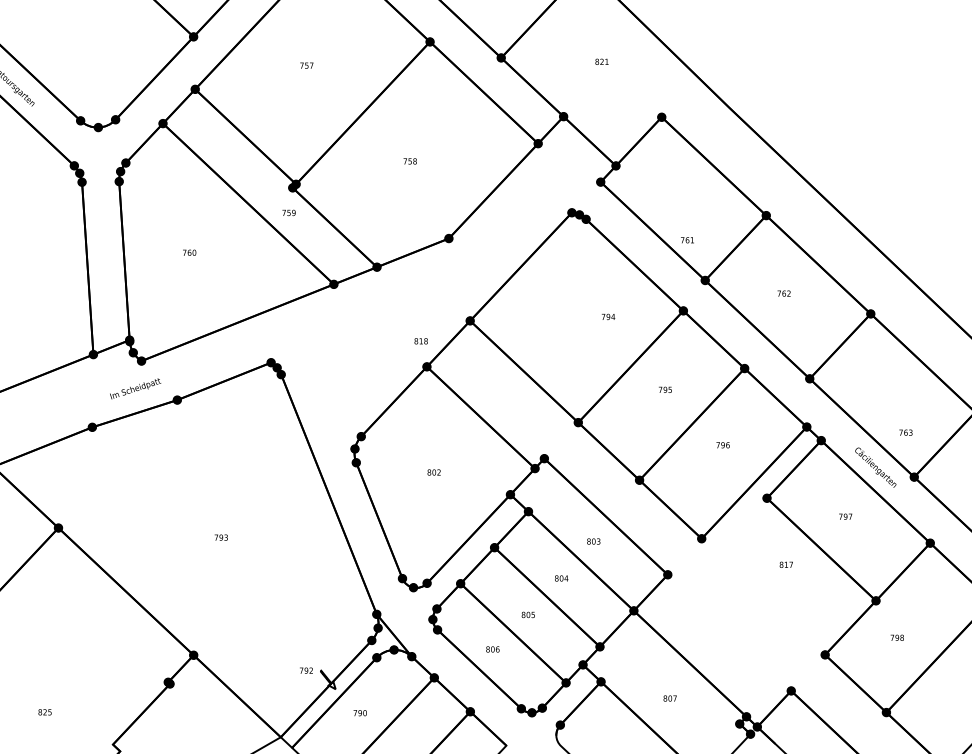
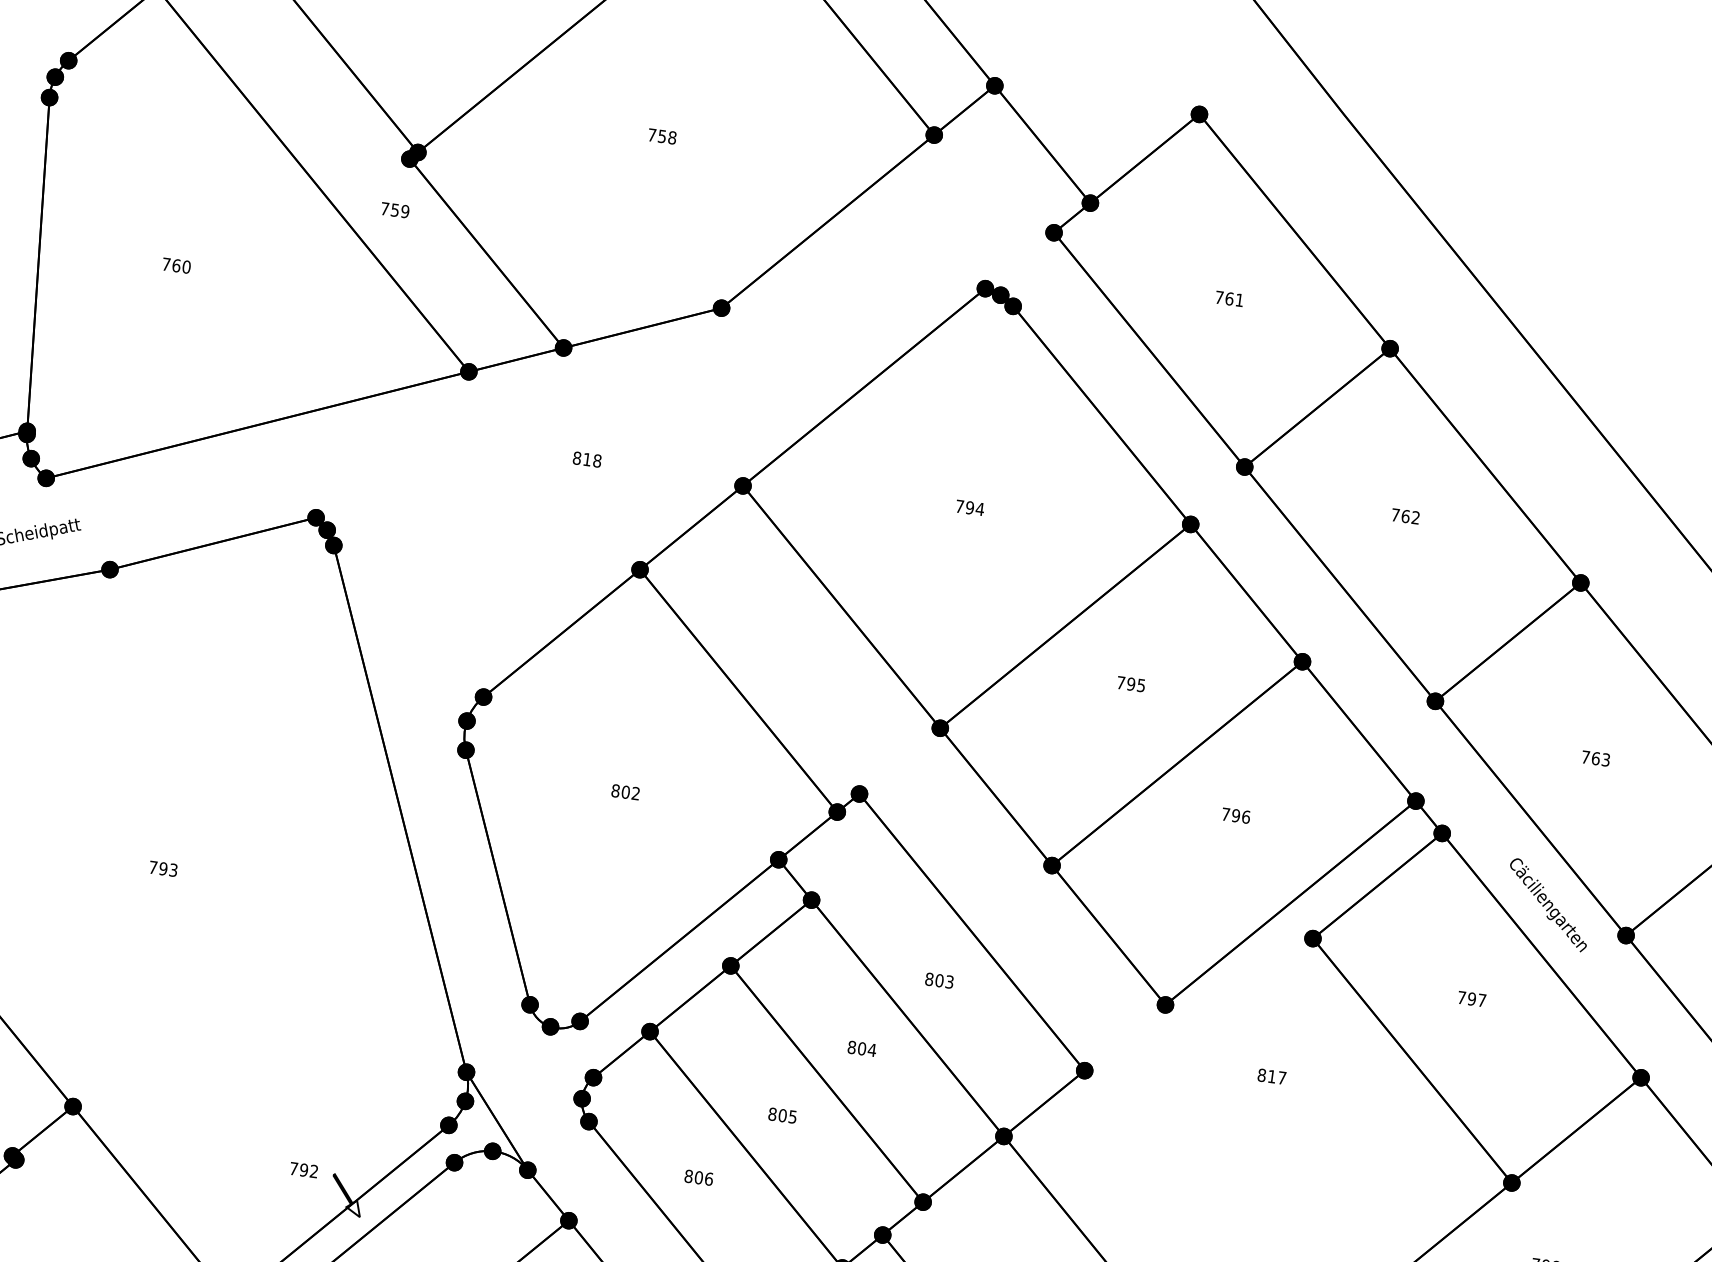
text: (687, 240) -> (1229, 299), moved
text: (608, 316) -> (970, 506), moved
text: (420, 341) -> (585, 459), moved
text: (905, 432) -> (1595, 758), moved
text: (785, 564) -> (1270, 1075), moved

